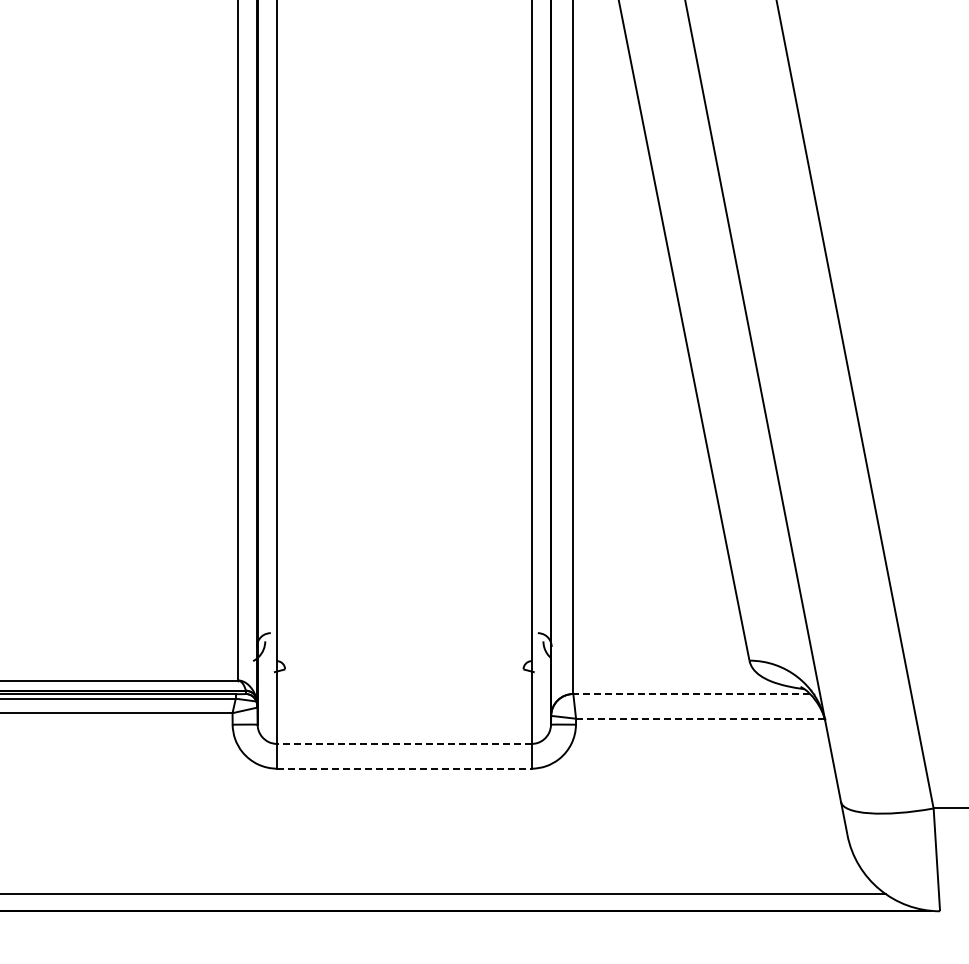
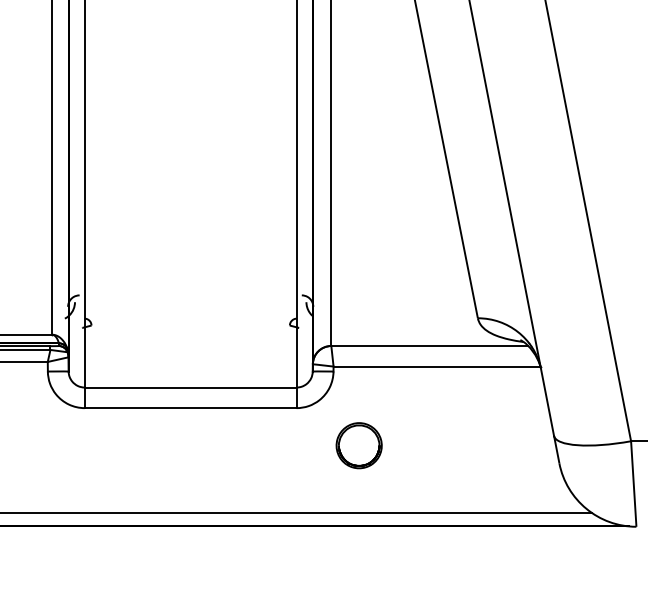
line: (691, 694) -> (429, 346), dashed -> solid
line: (700, 718) -> (437, 366), dashed -> solid
line: (403, 743) -> (190, 387), dashed -> solid
line: (404, 768) -> (190, 407), dashed -> solid
part: (606, 813) -> (358, 445), added

